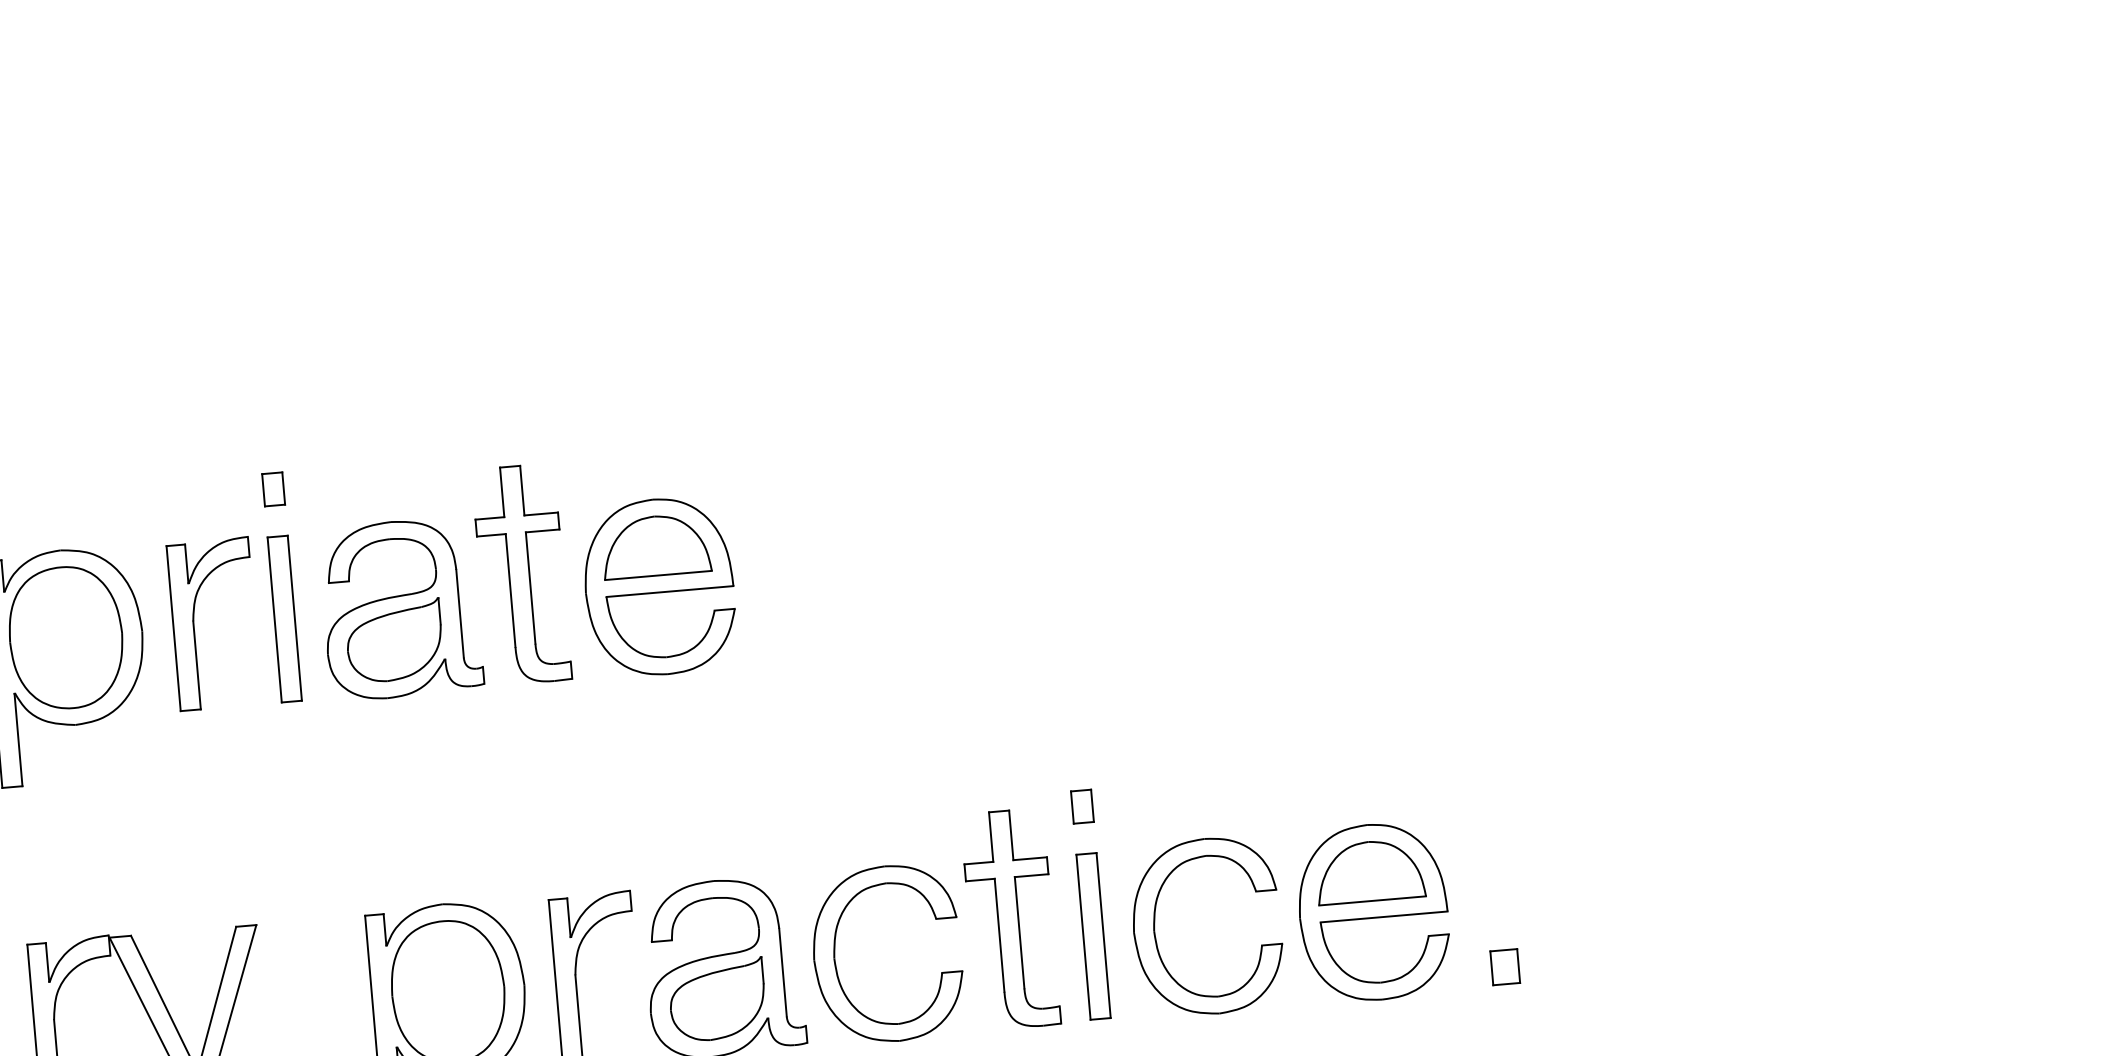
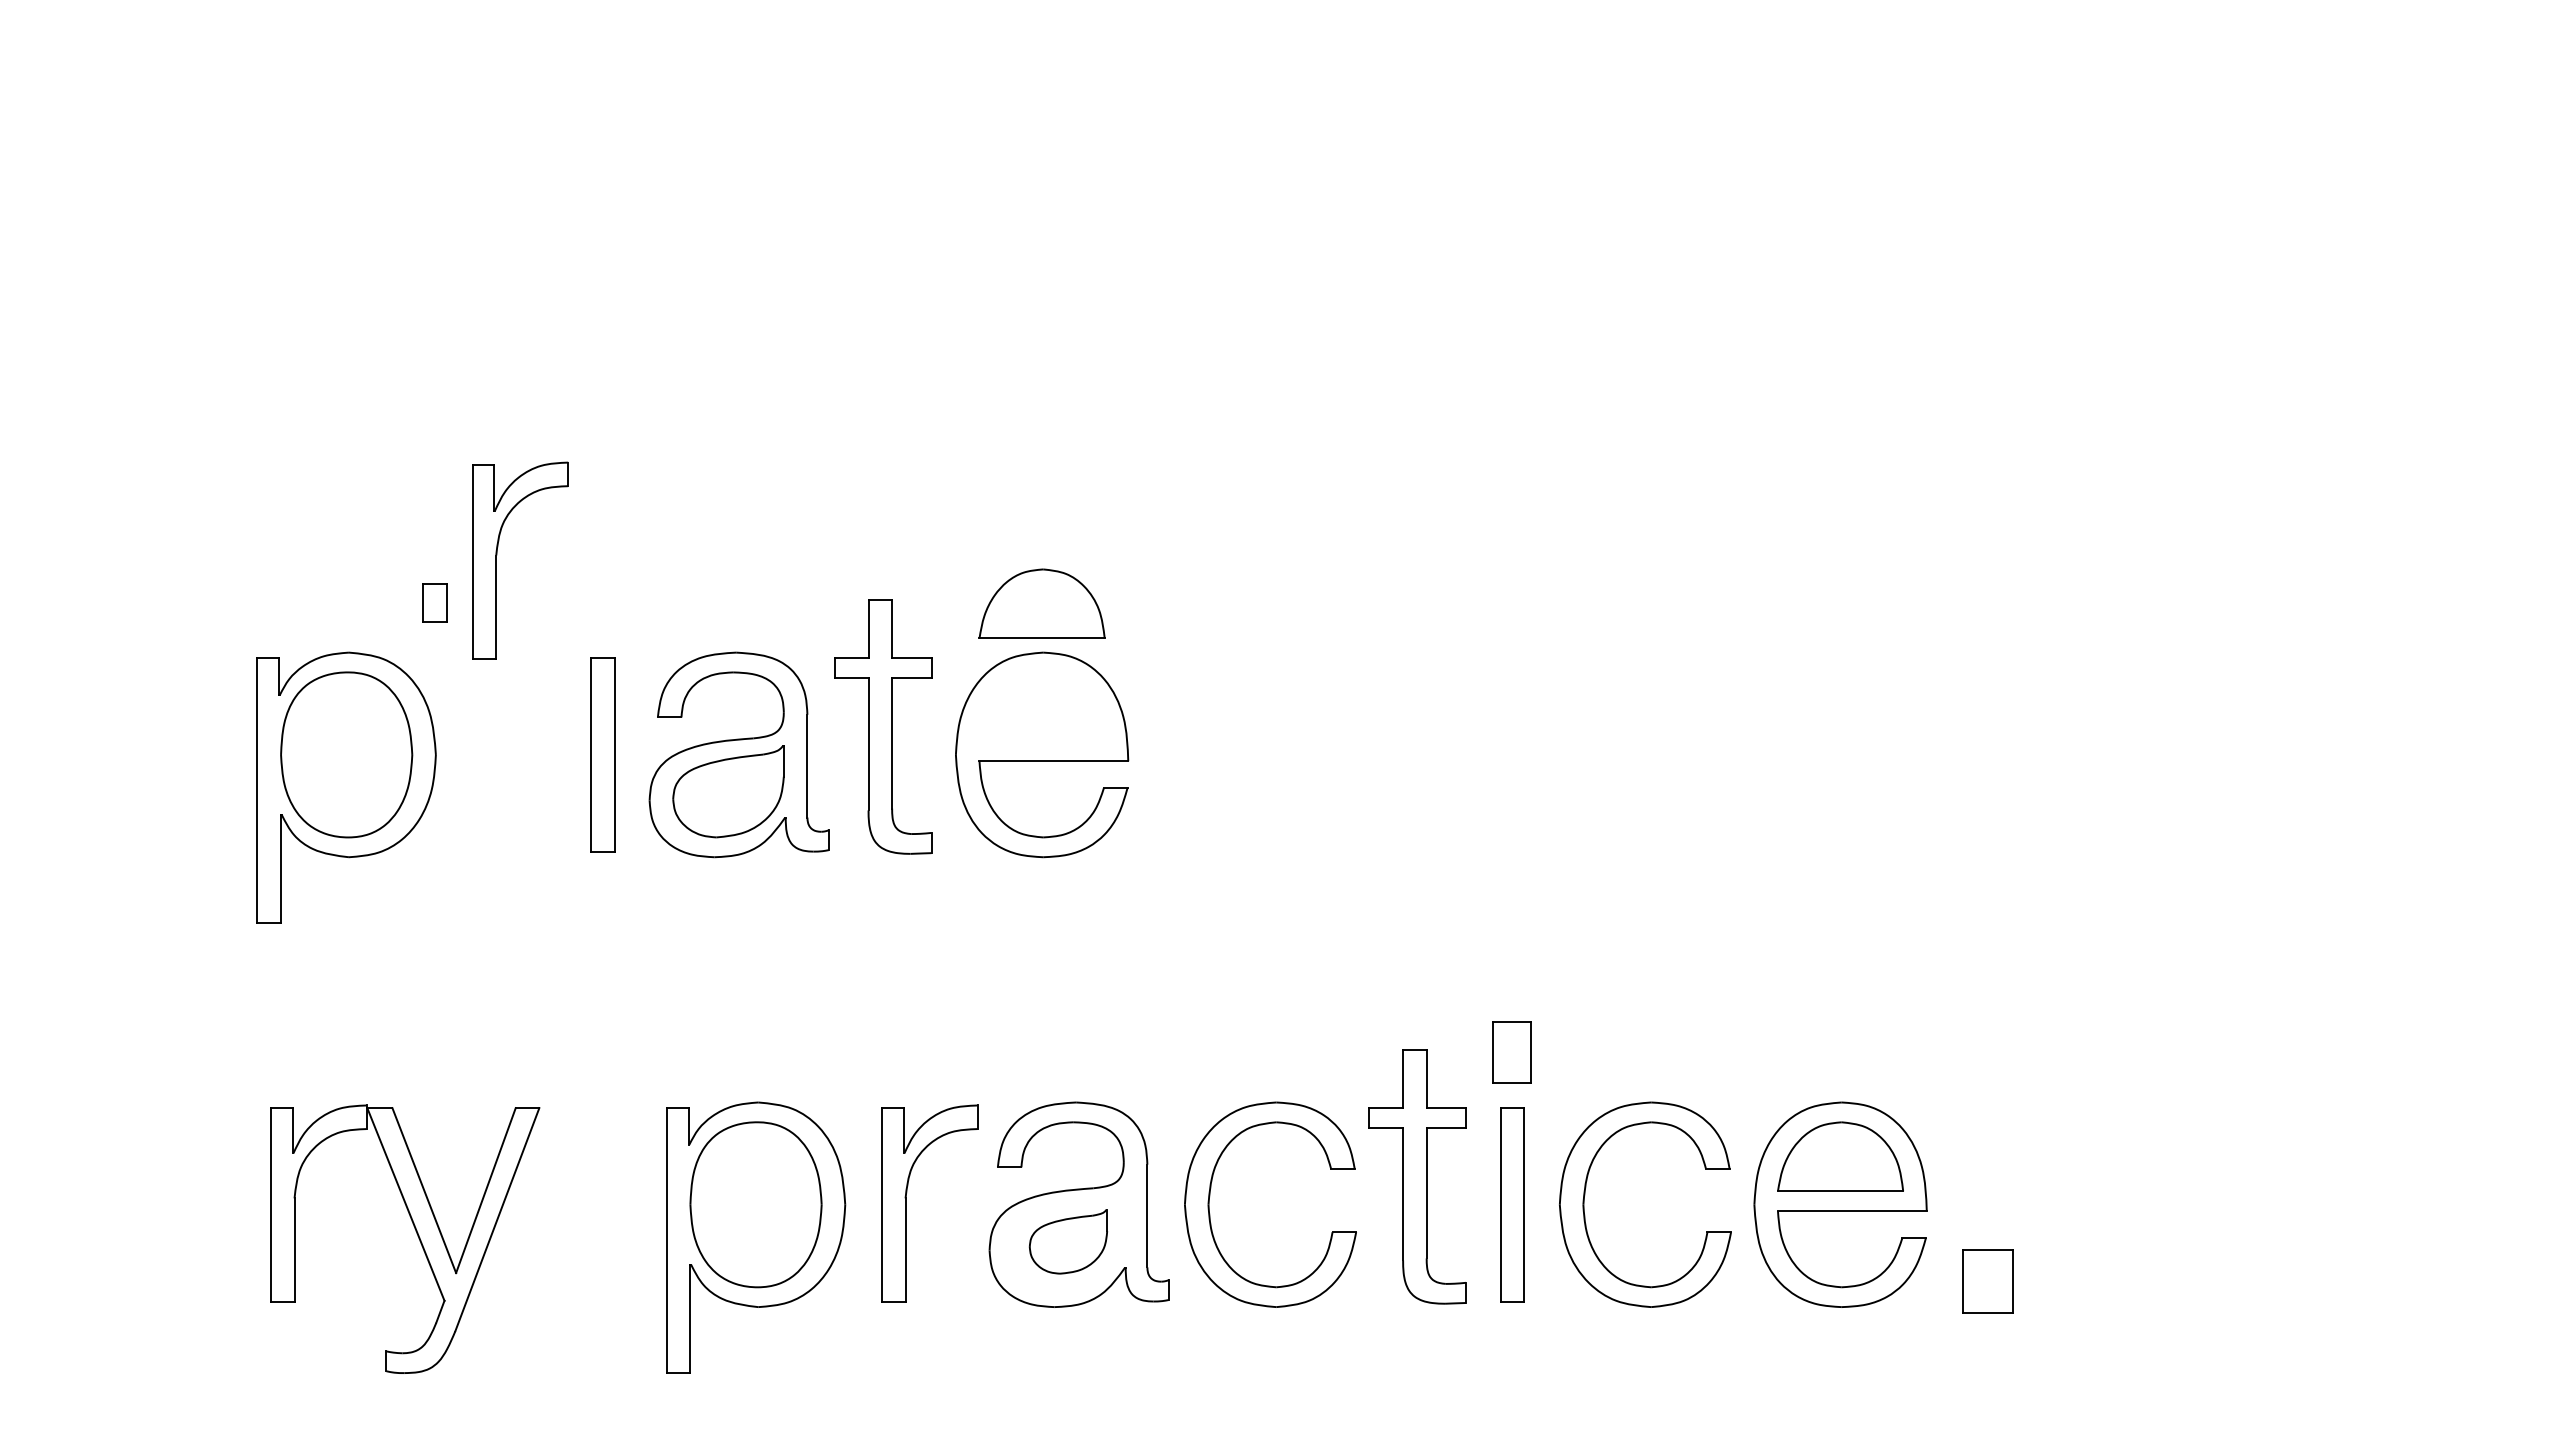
part: (273, 489) -> (434, 602), moved
part: (655, 545) -> (1041, 603), moved
part: (194, 621) -> (497, 555), moved
part: (1082, 806) -> (1512, 1052), size x1.6
part: (1505, 967) -> (1988, 1281), size x1.6
part: (717, 1000) -> (1068, 1241), size x0.7

